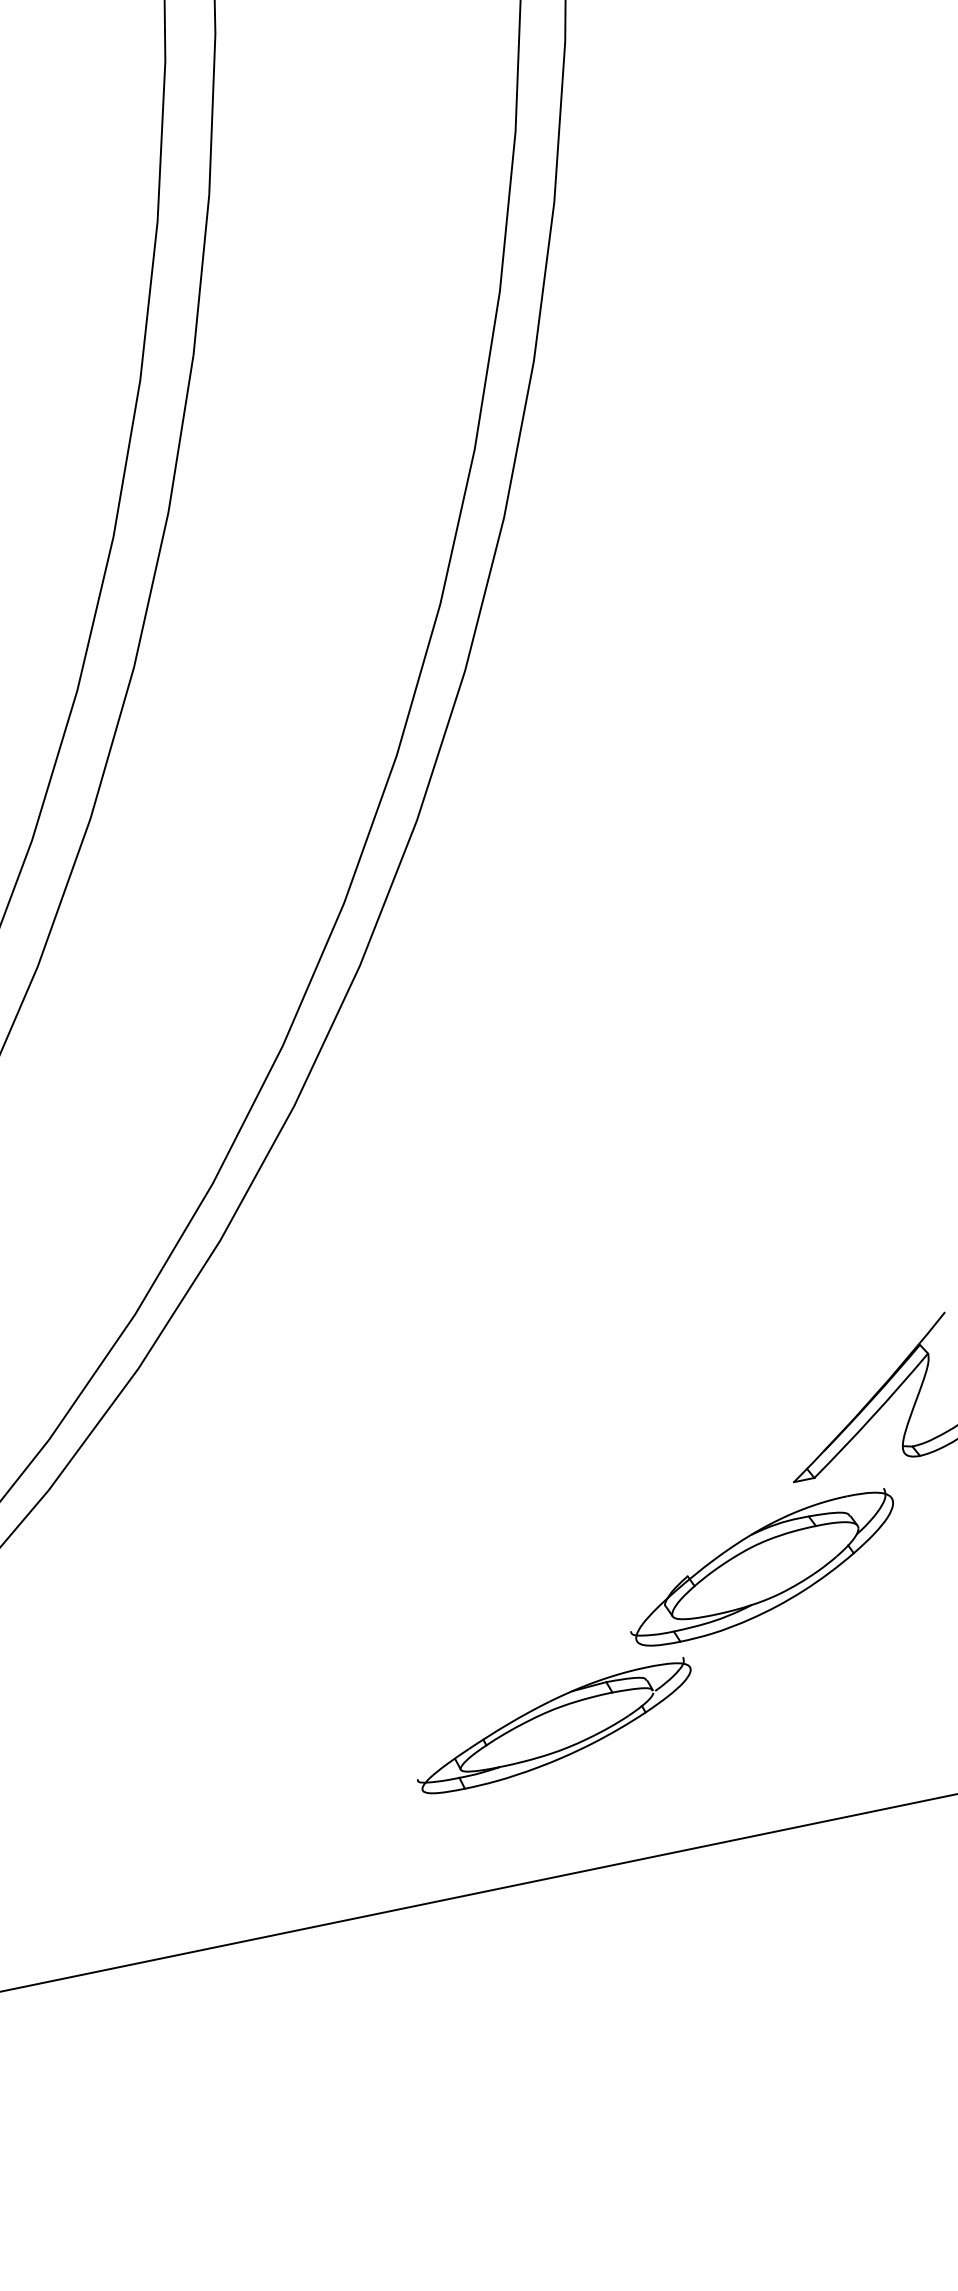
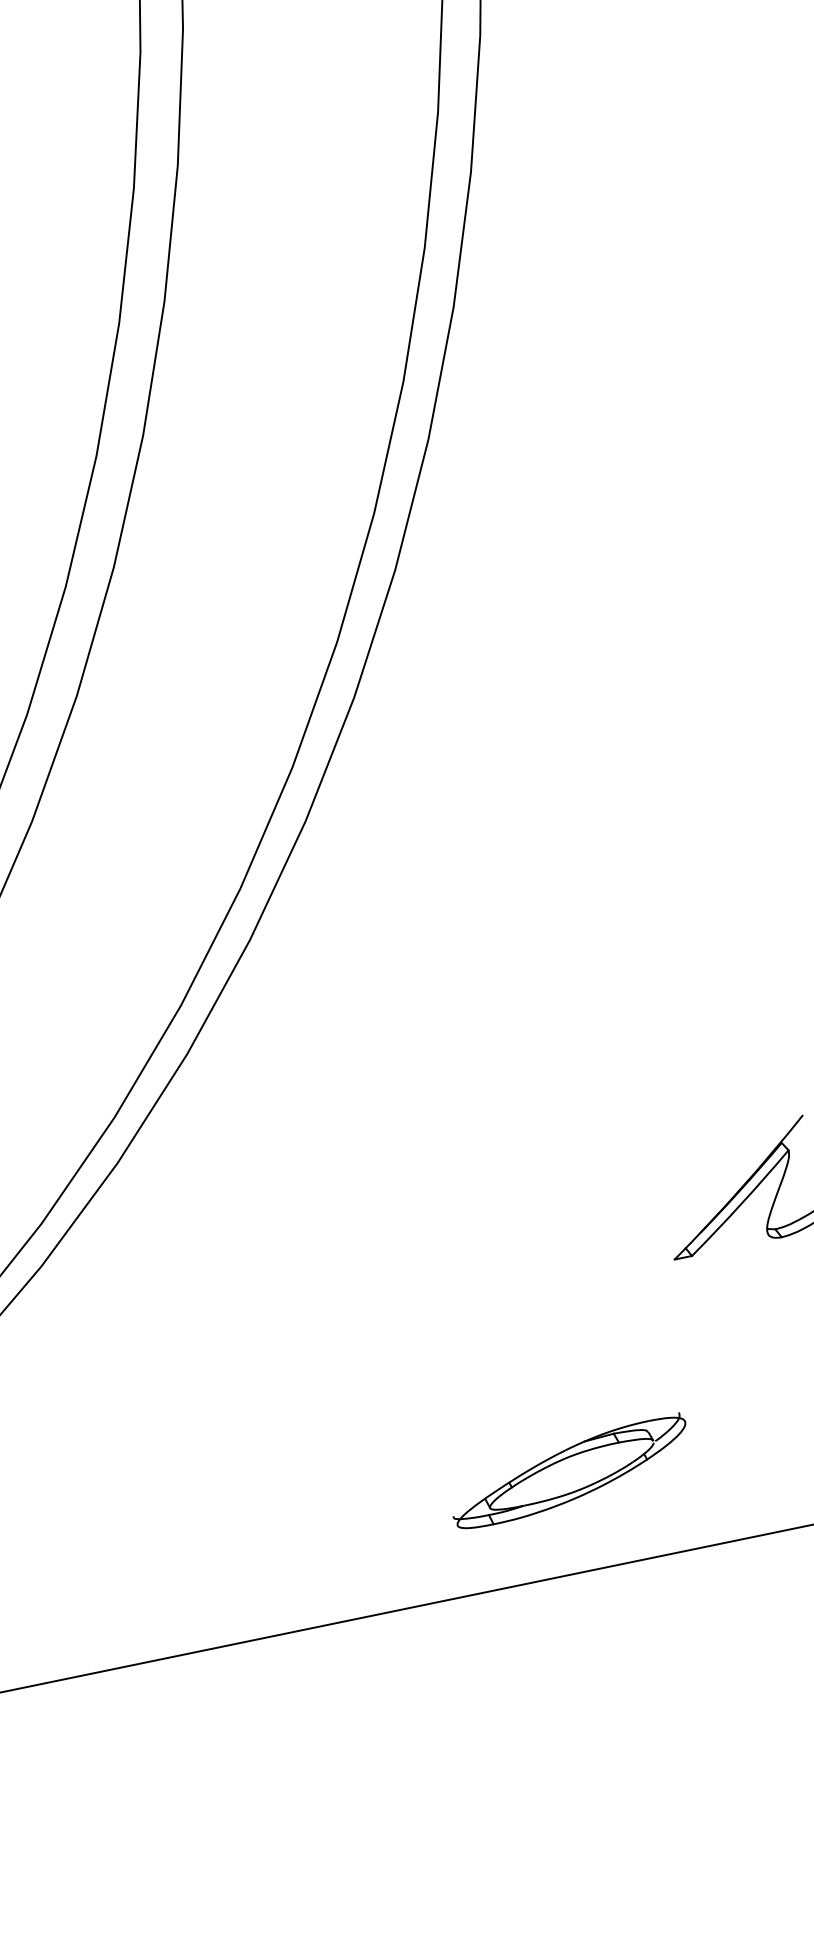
part: (761, 1567) -> (647, 1332), removed
part: (554, 1725) -> (569, 1470), moved

